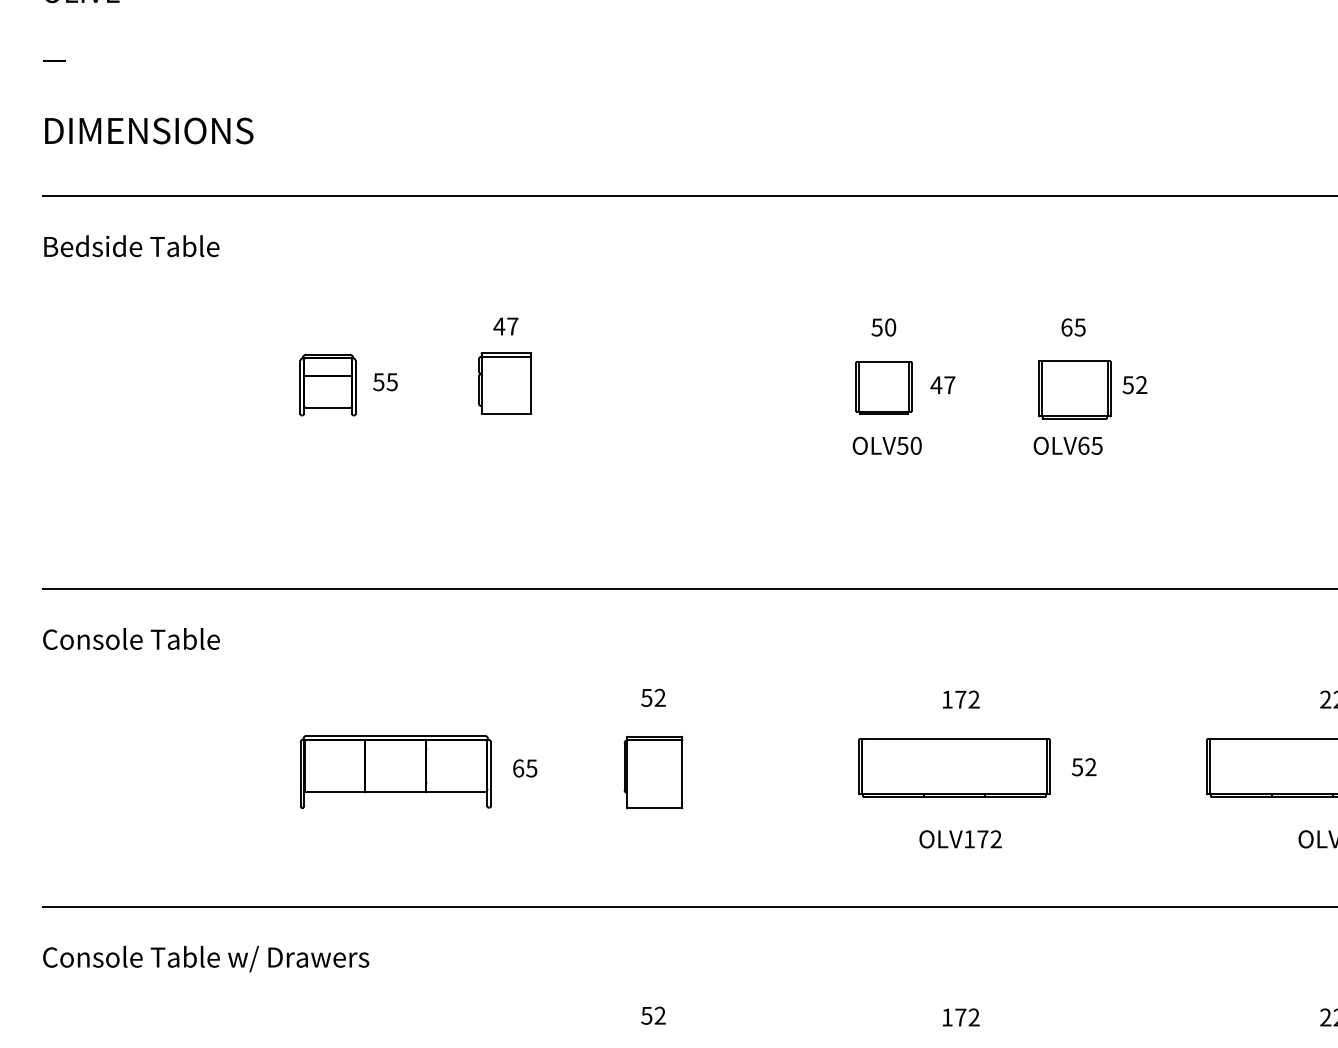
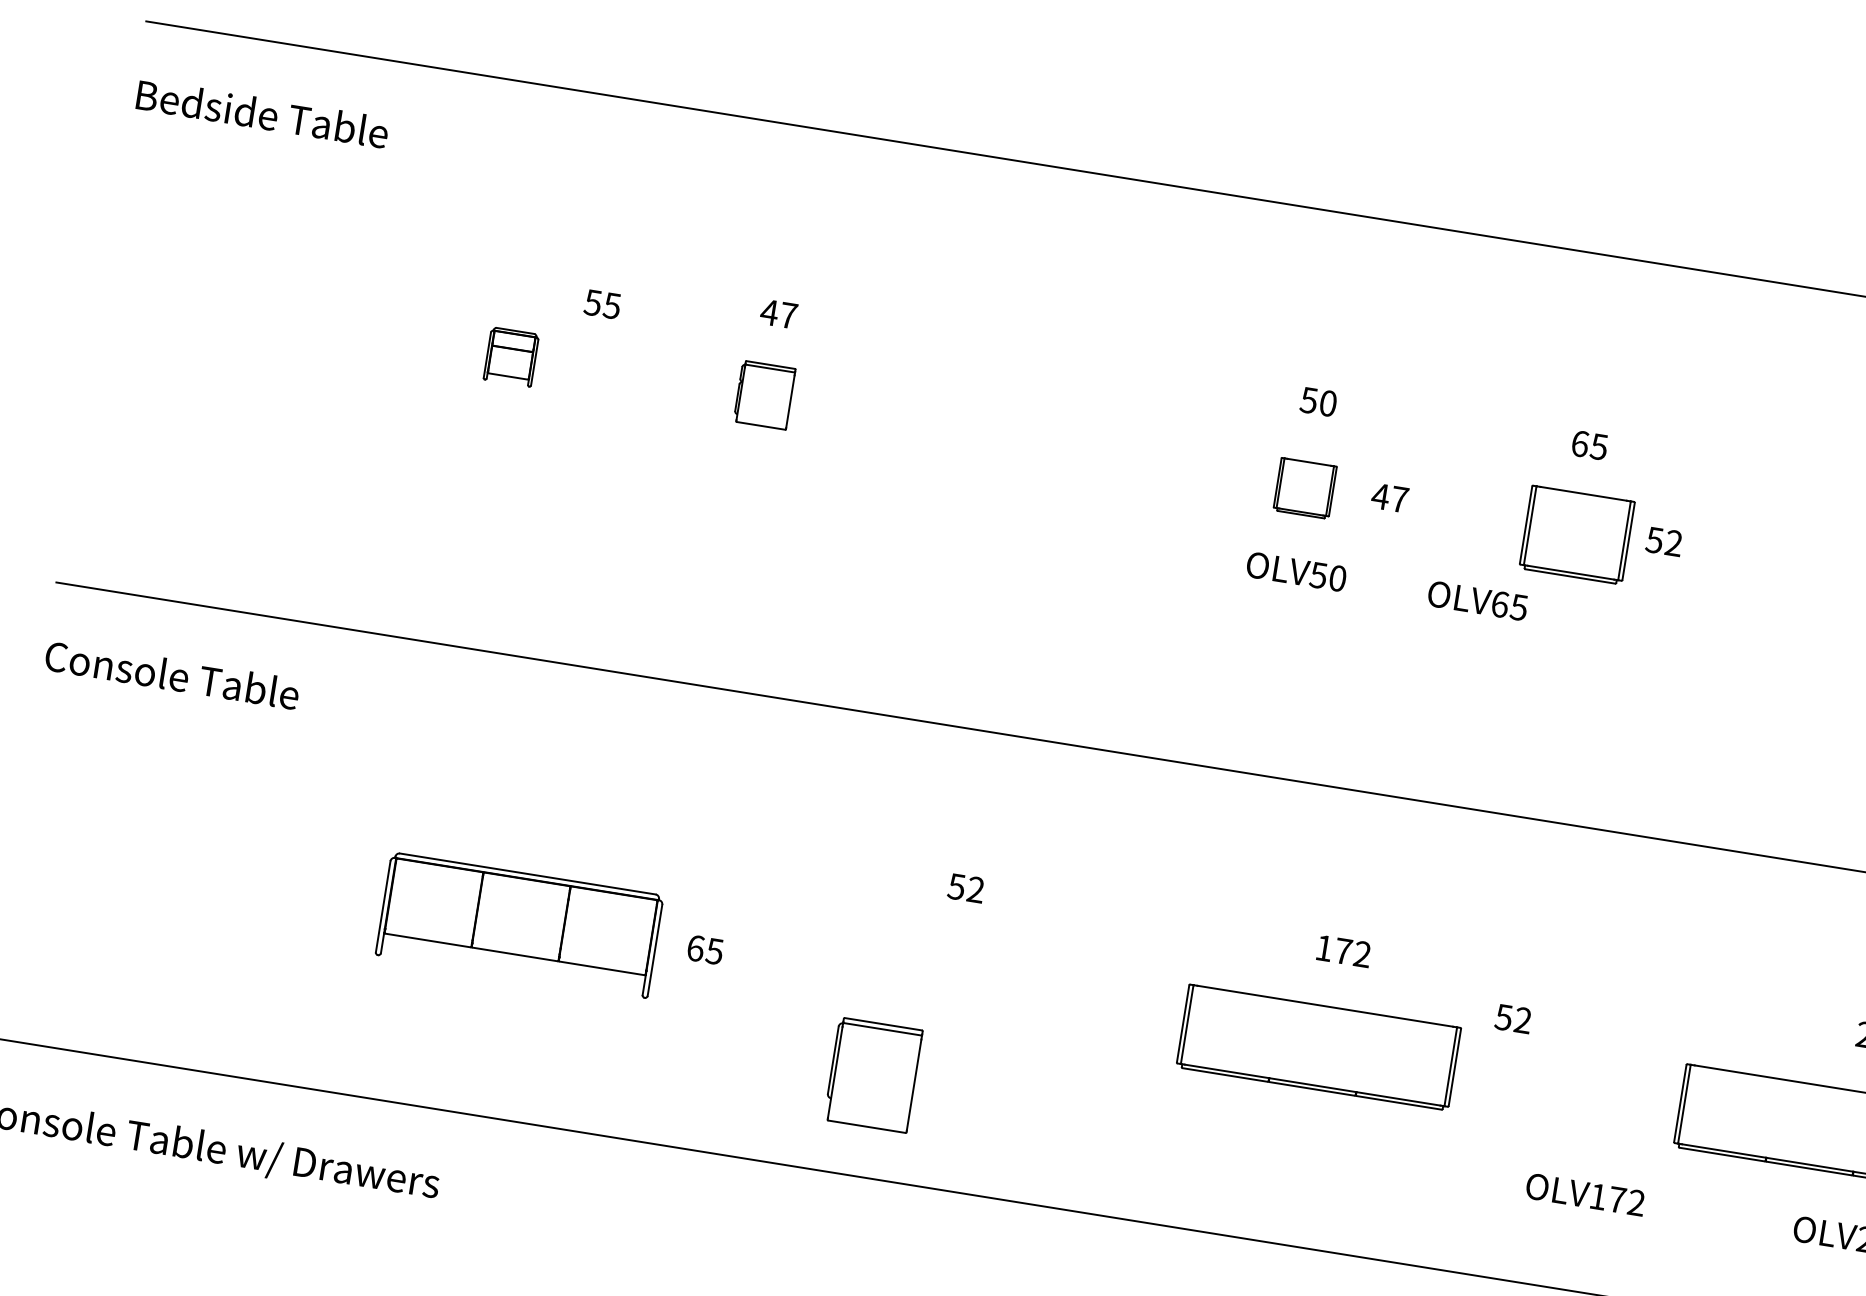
text: (385, 382) -> (602, 304), moved
part: (504, 383) -> (763, 395), size x0.7
part: (327, 384) -> (510, 356), size x0.6
part: (883, 387) -> (1304, 487), size x0.7
text: (1067, 445) -> (1476, 600), moved
text: (653, 697) -> (966, 887), moved
text: (1084, 767) -> (1513, 1019), moved
part: (653, 772) -> (873, 1075), moved
text: (960, 839) -> (1585, 1194), moved

